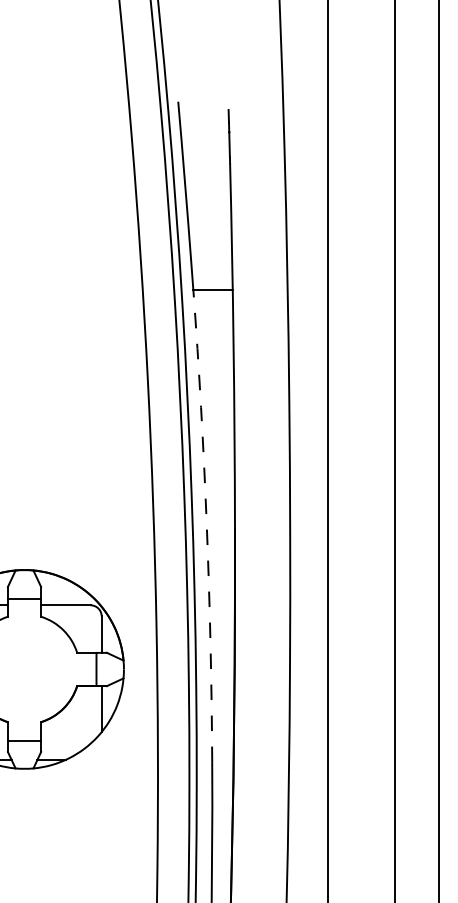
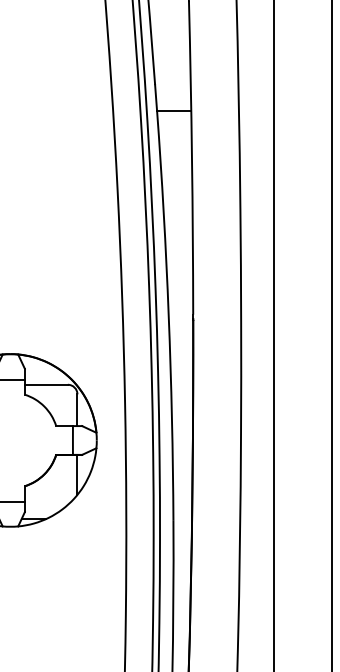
arc: (206, 525) -> (168, 315), dashed -> solid

